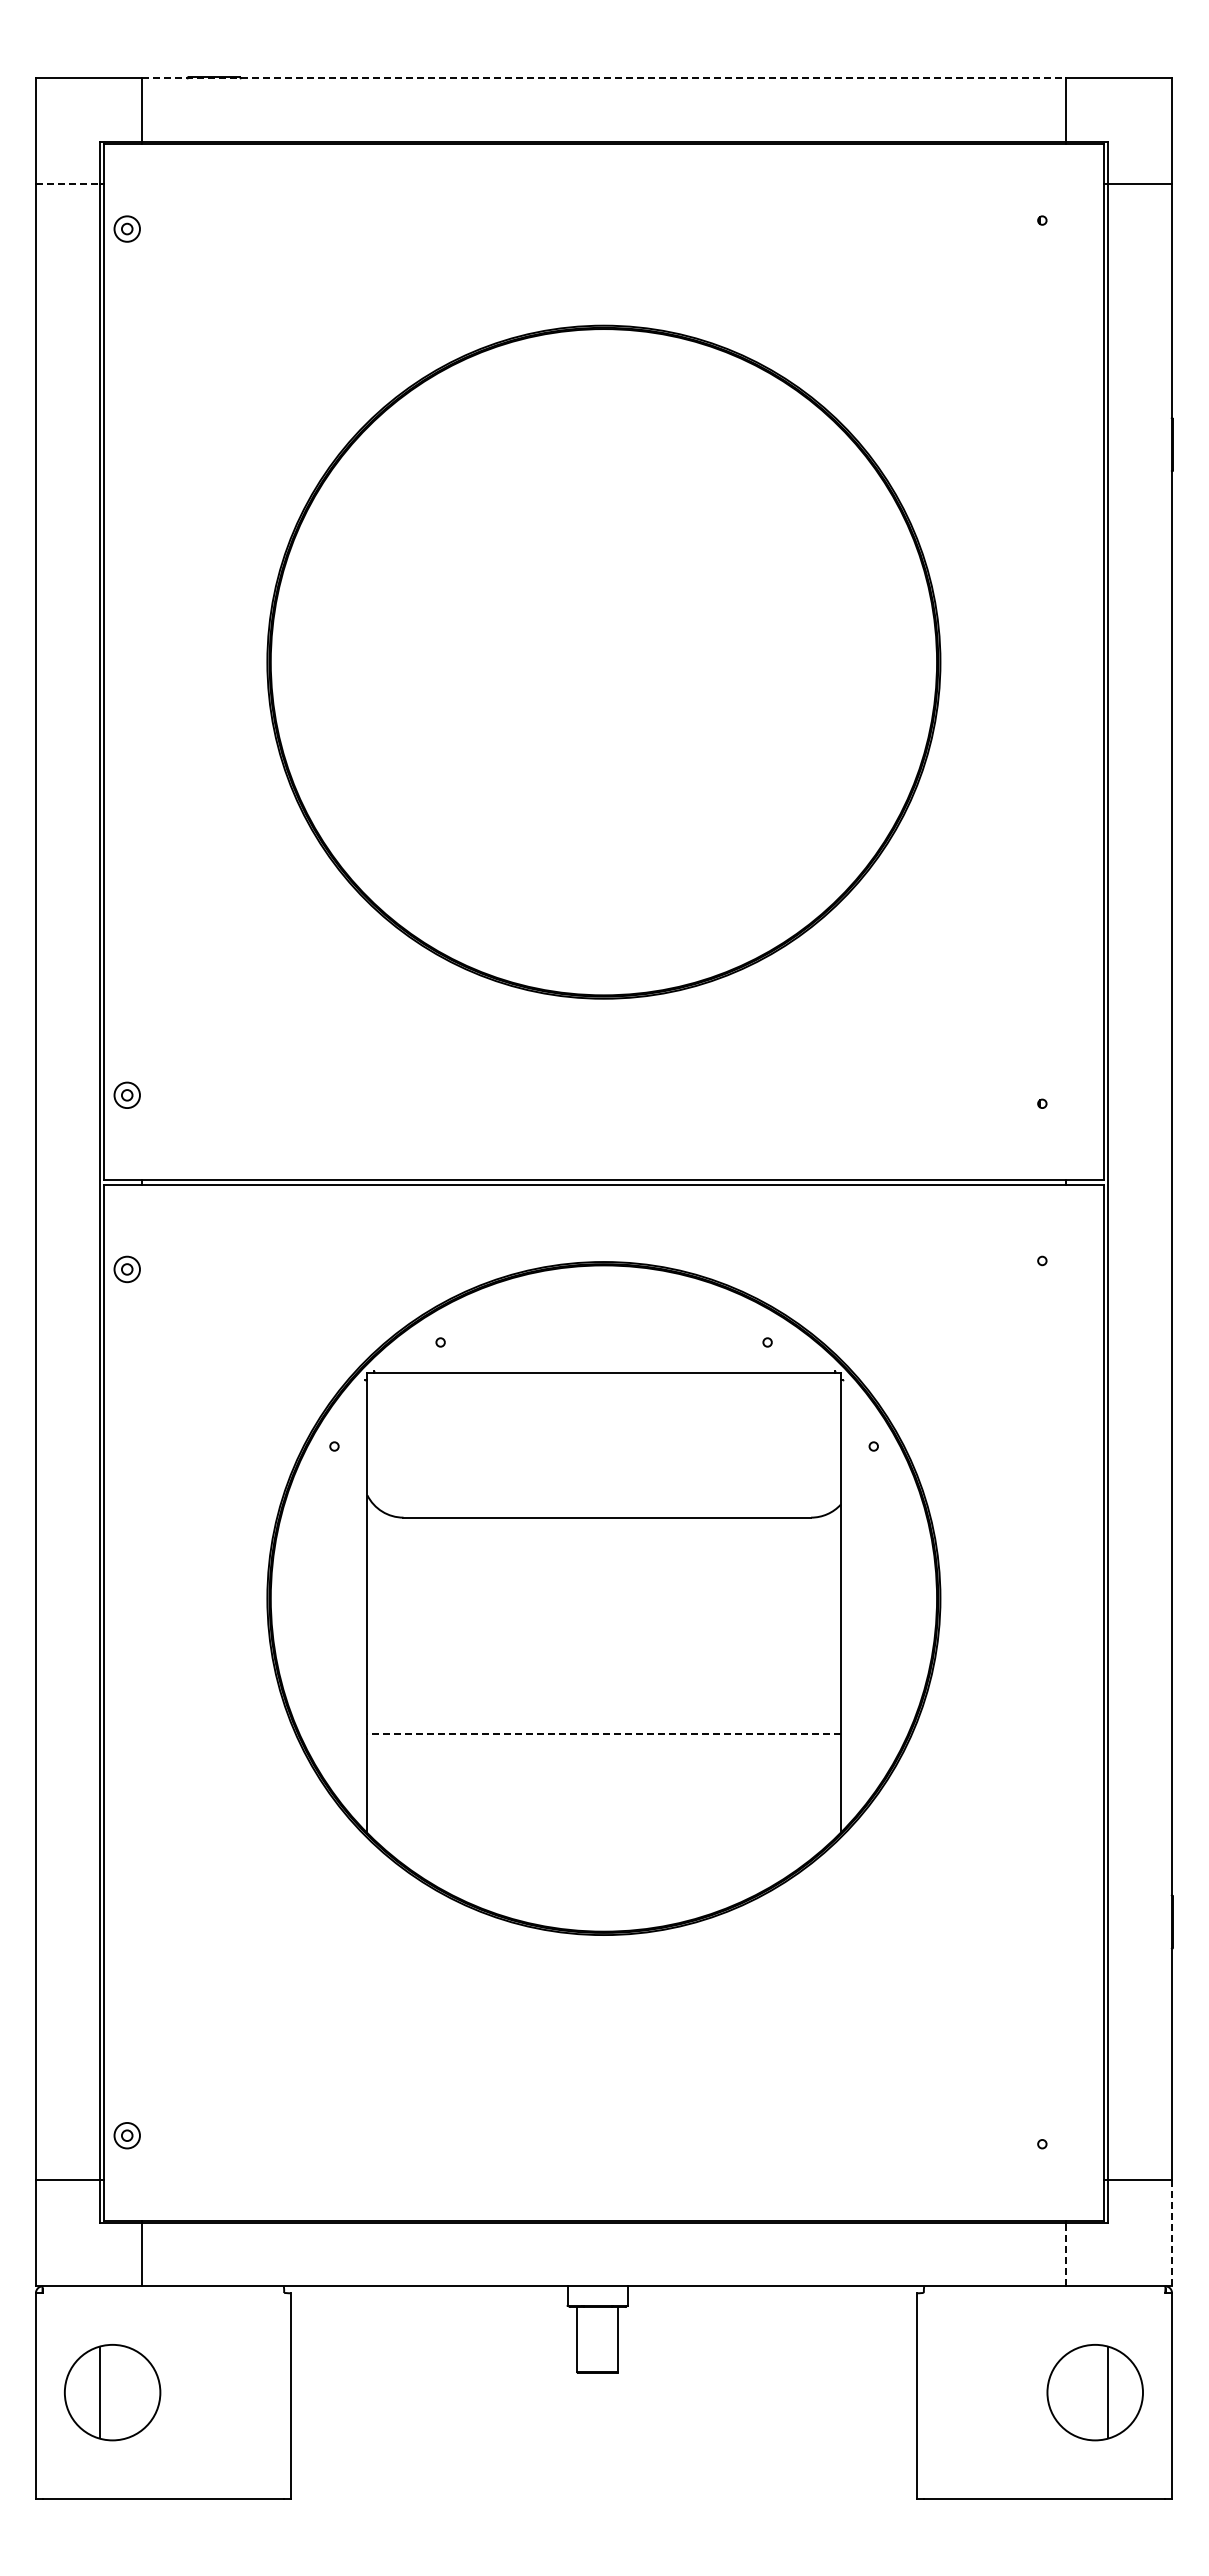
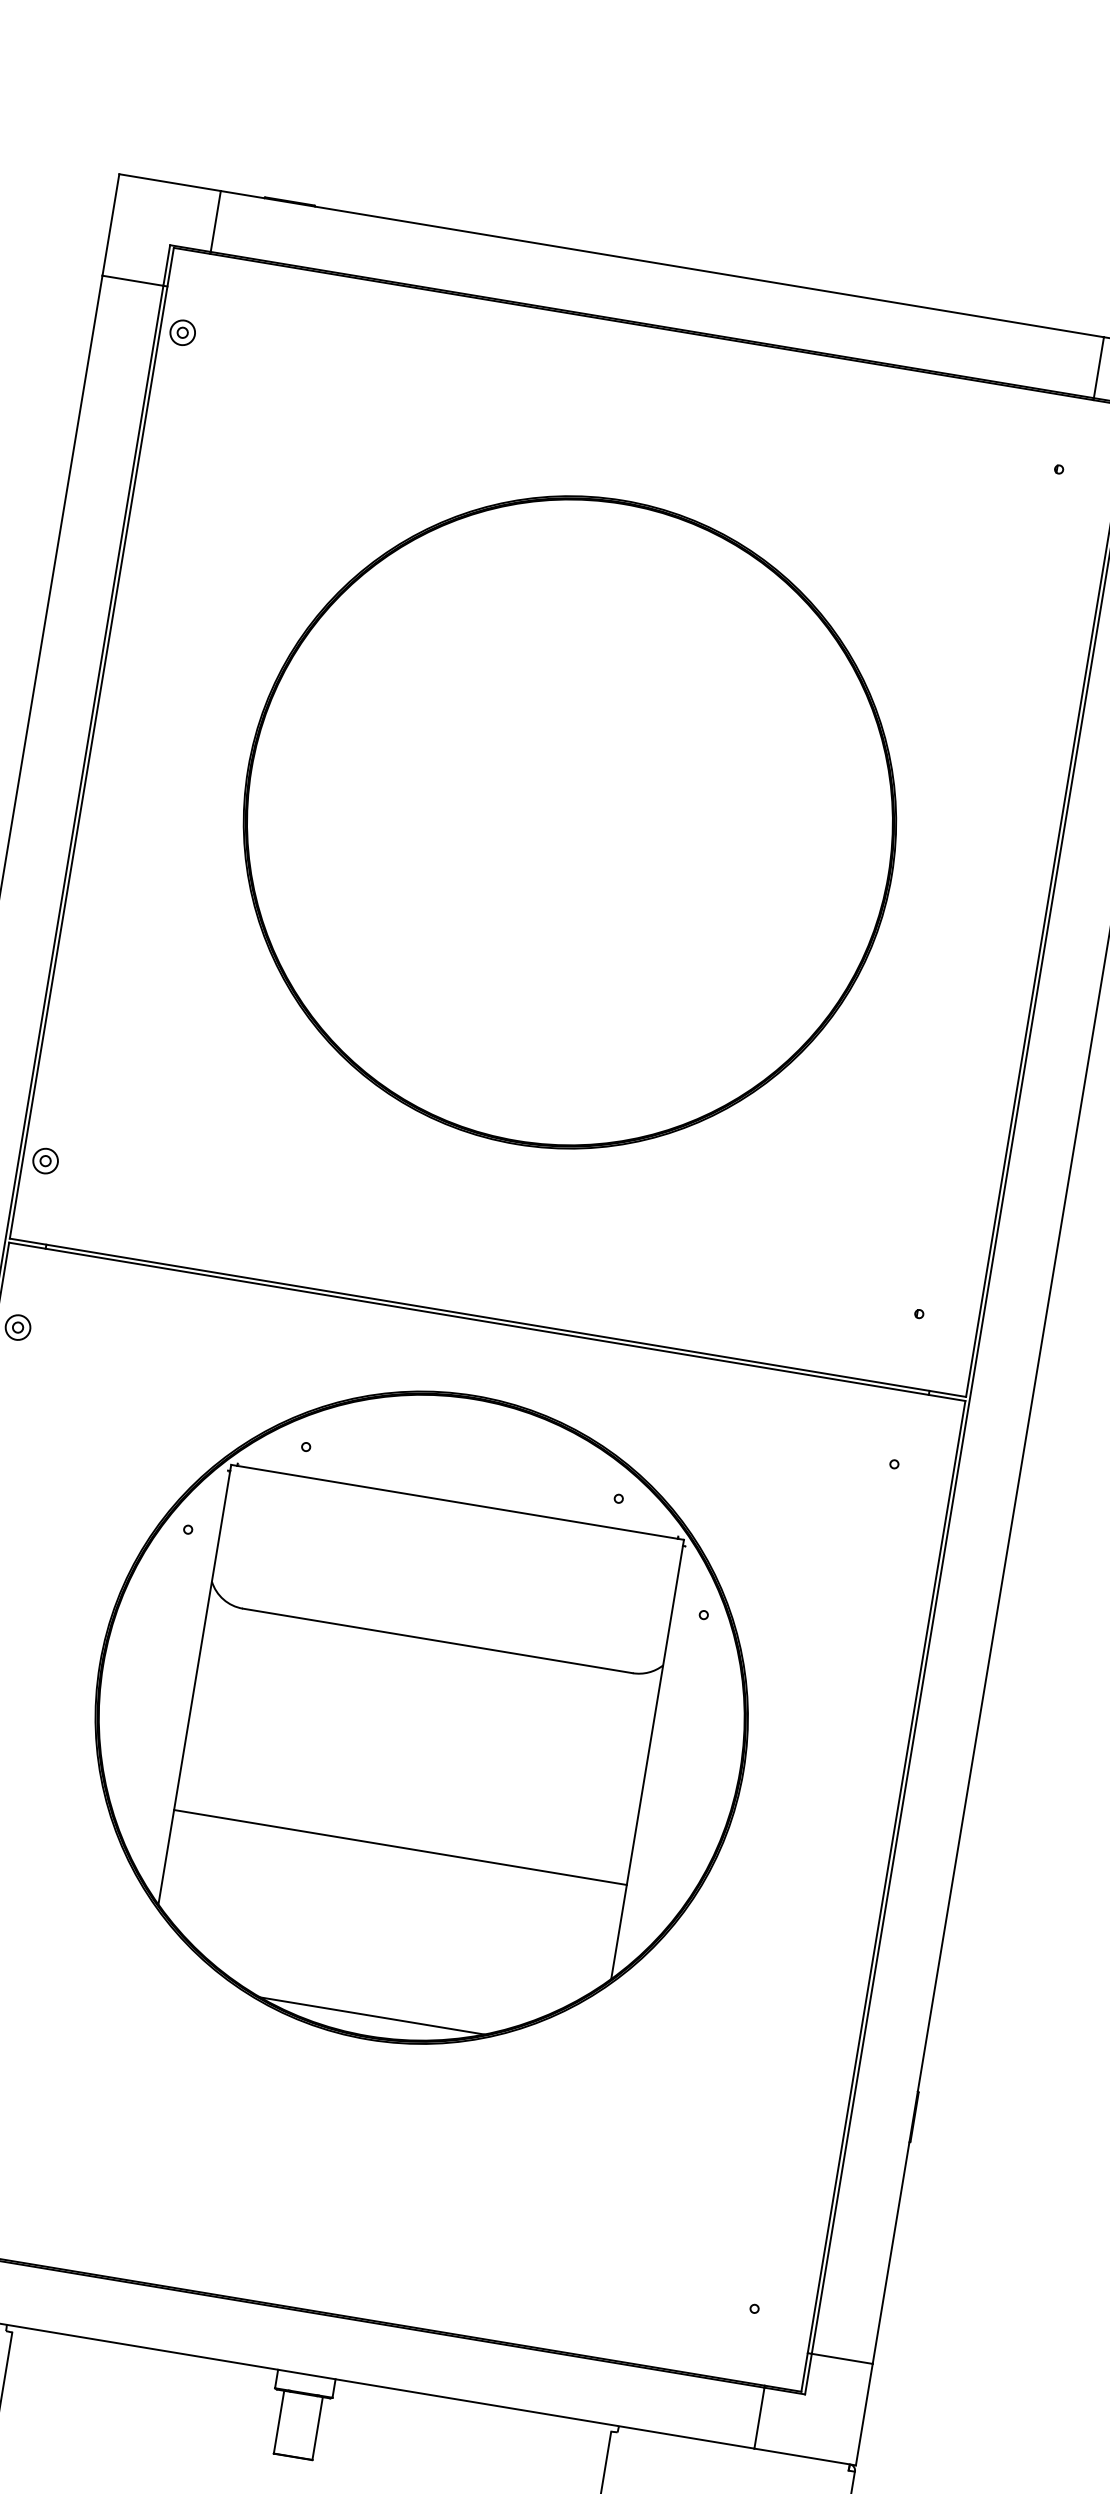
line: (603, 78) -> (661, 264), dashed -> solid
line: (67, 184) -> (132, 280), dashed -> solid
line: (604, 1734) -> (400, 1847), dashed -> solid
line: (603, 1910) -> (371, 2015), added
line: (1171, 2233) -> (863, 2414), dashed -> solid
line: (1065, 2254) -> (759, 2418), dashed -> solid

